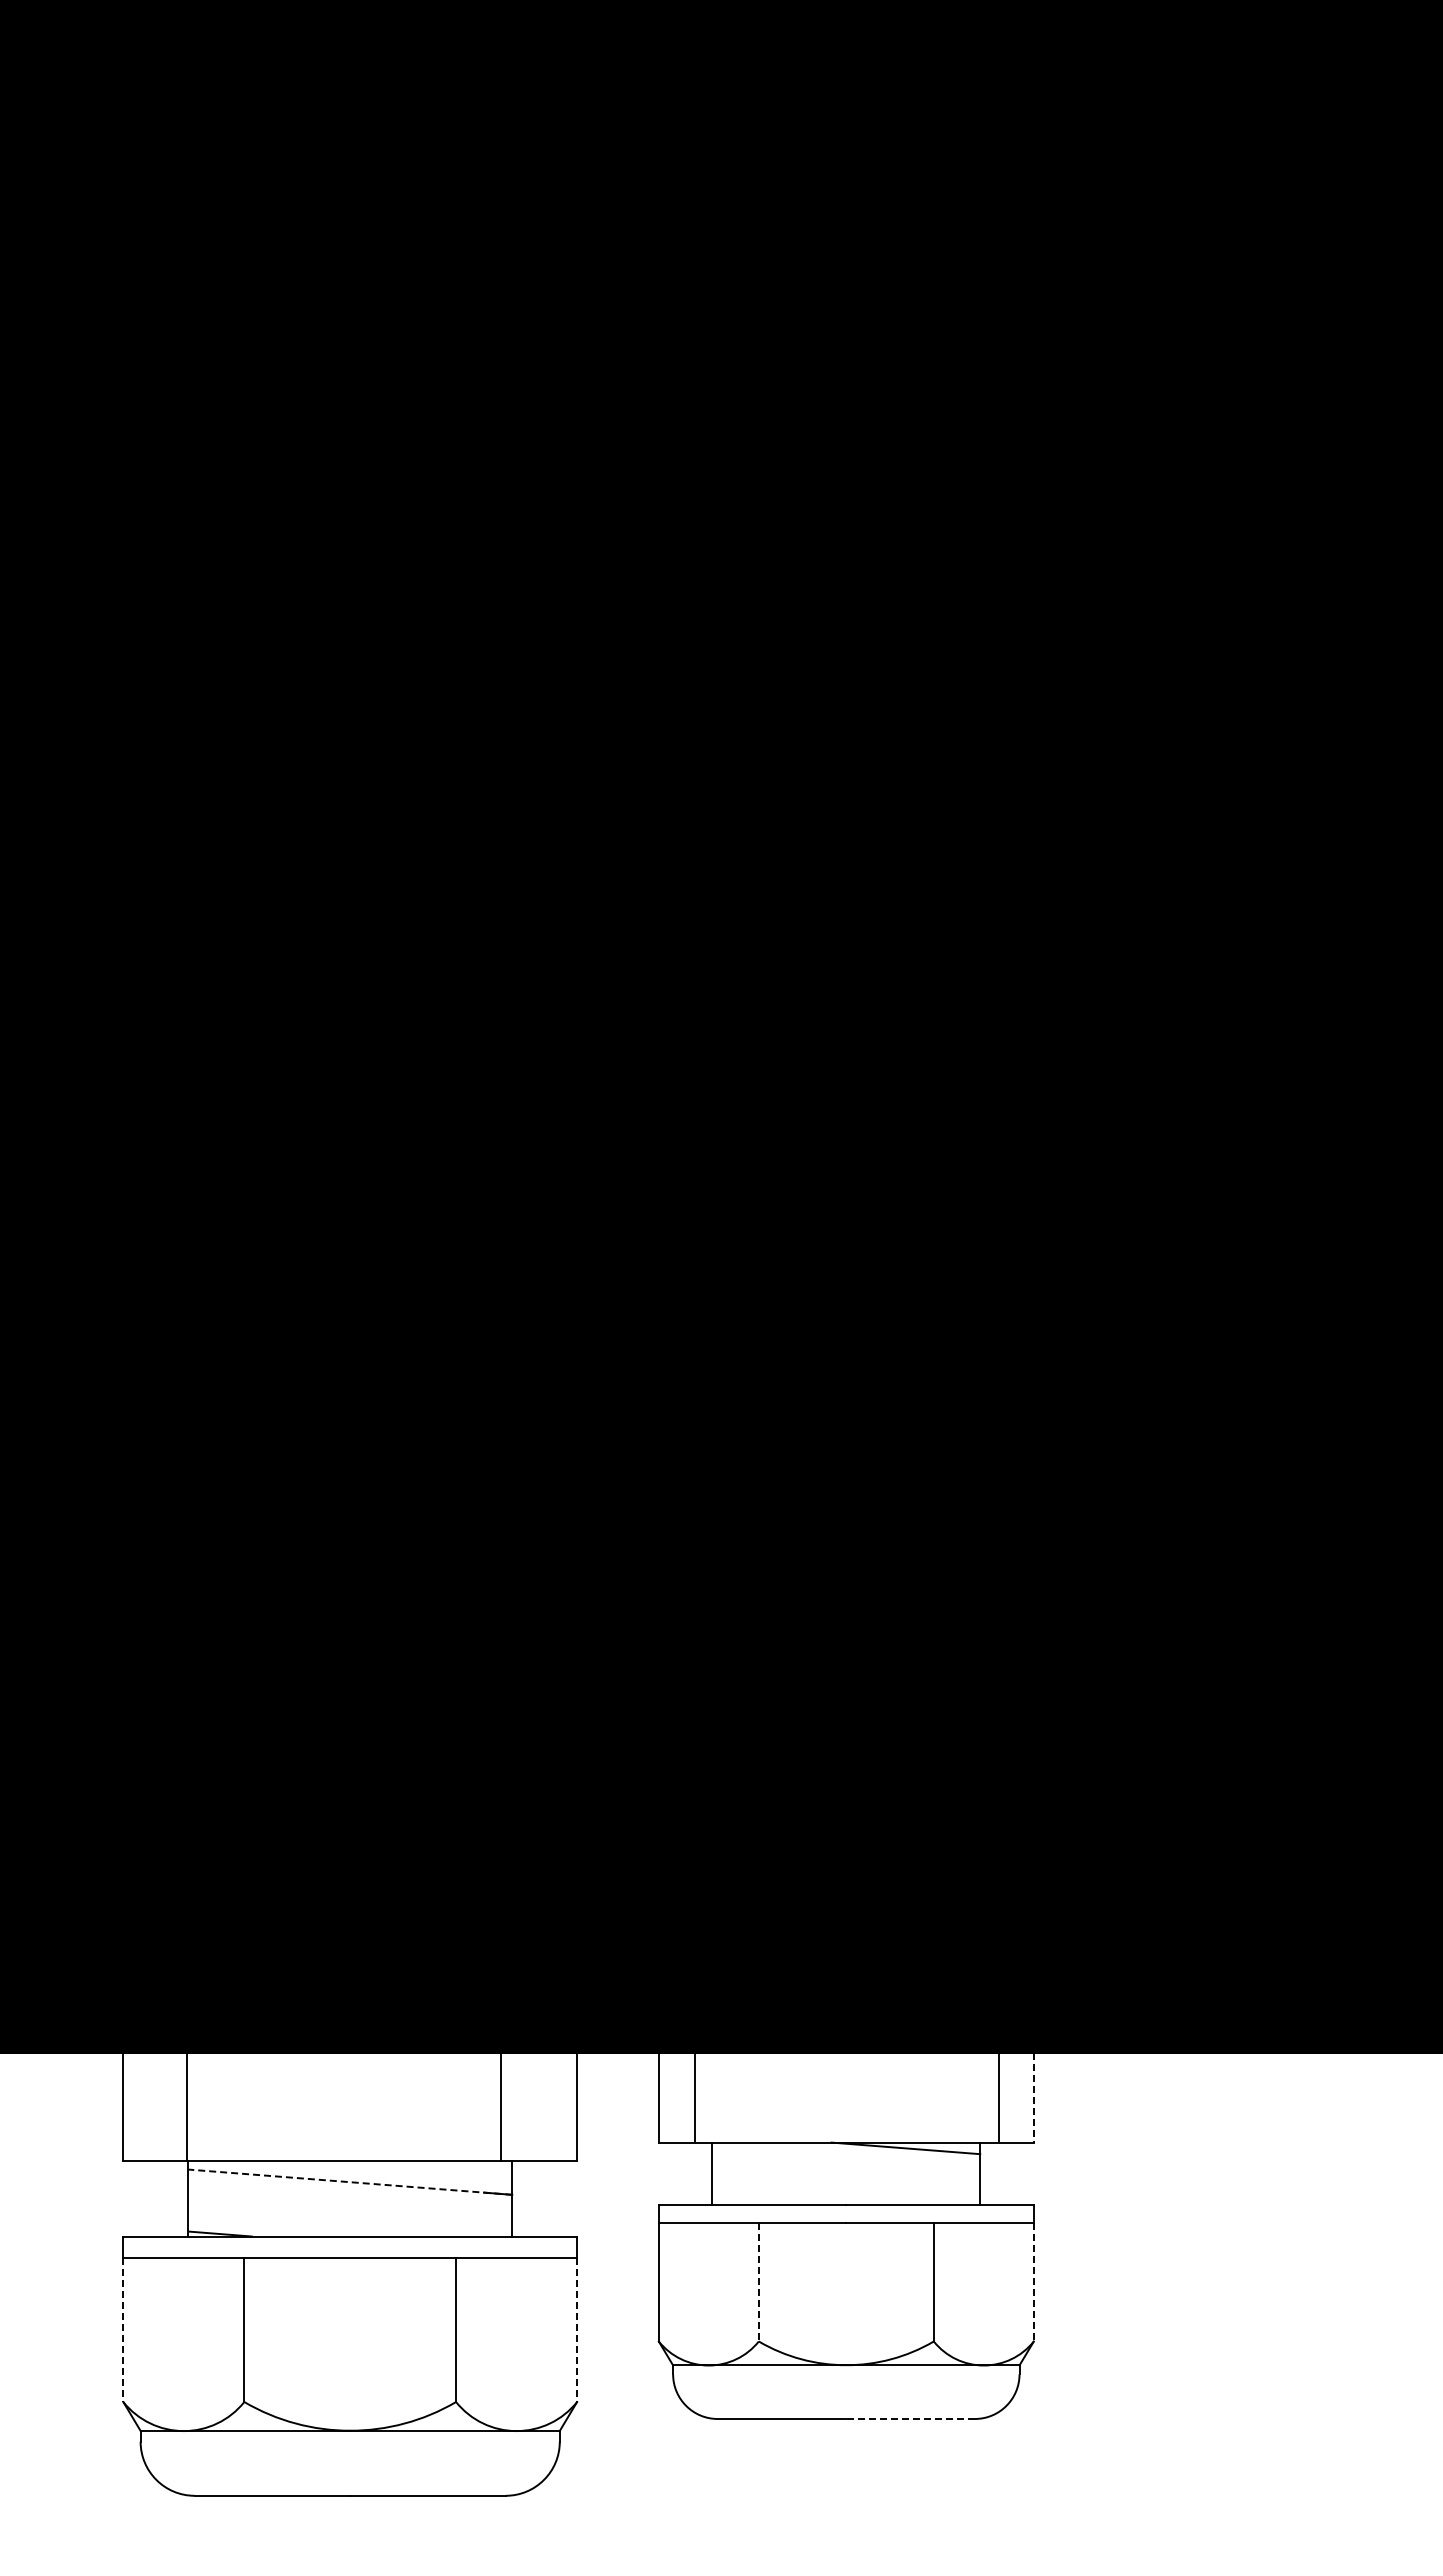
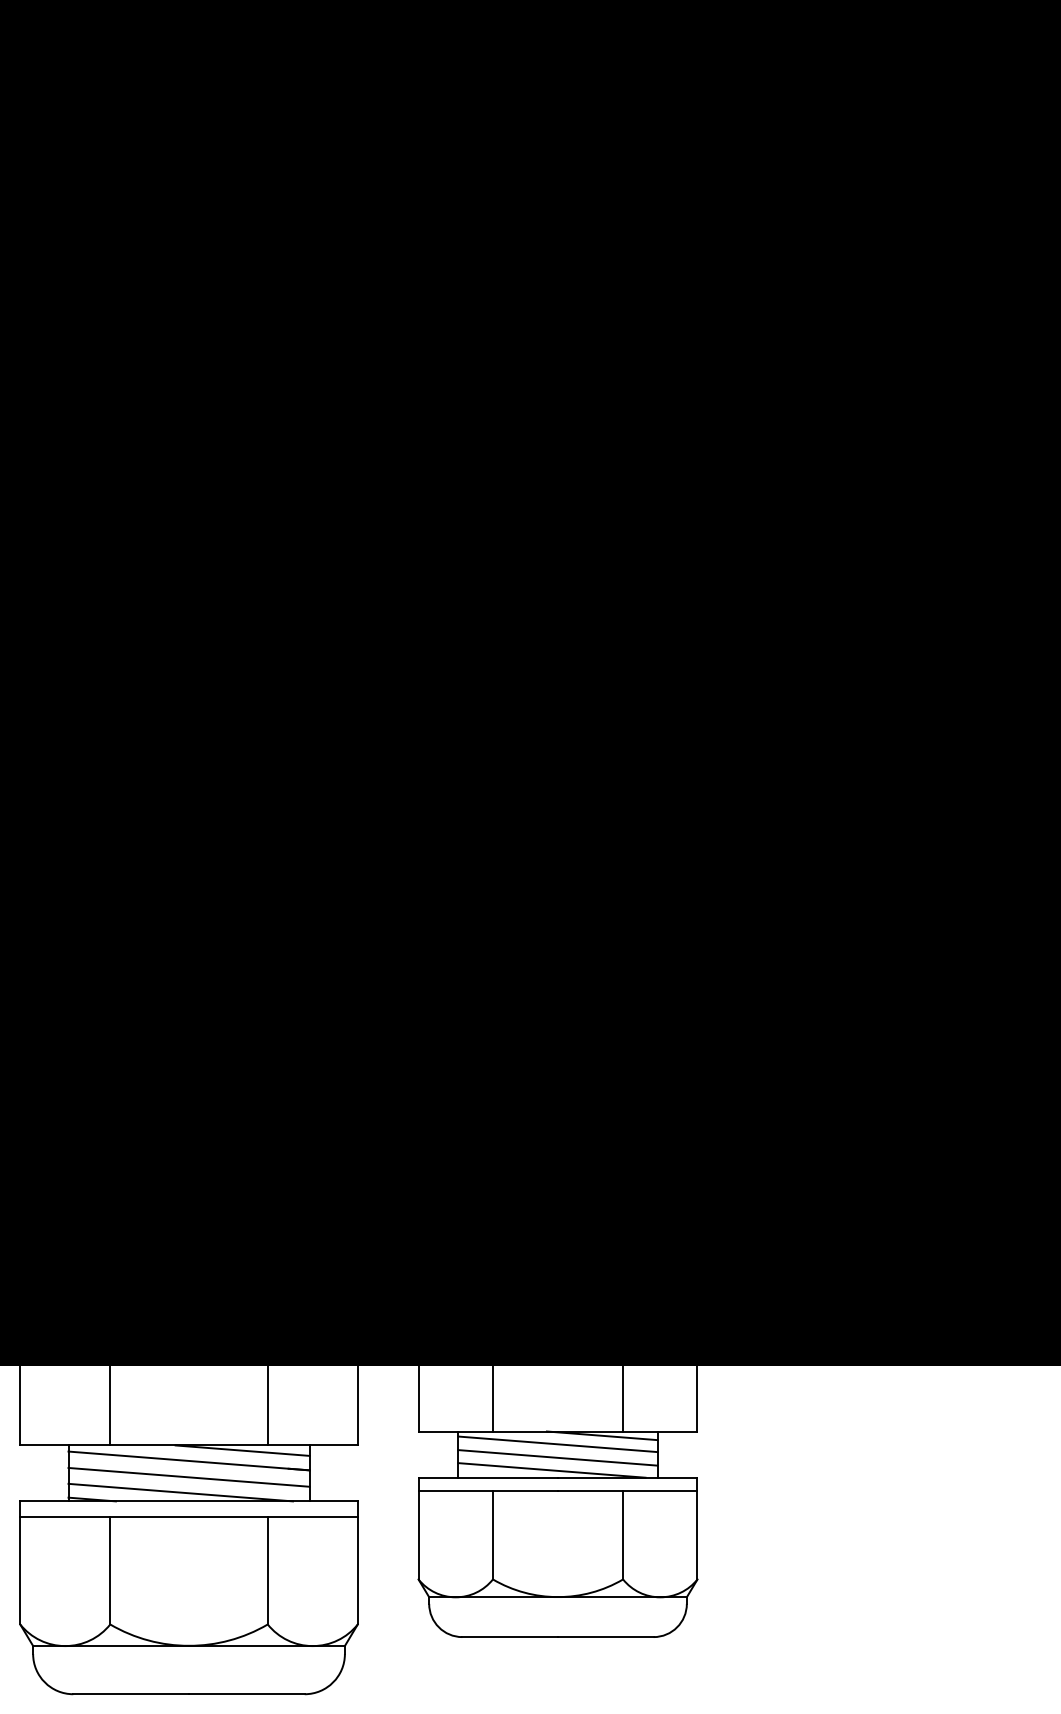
line: (694, 2097) -> (492, 1397), moved
line: (998, 2097) -> (622, 1397), moved
line: (1033, 2097) -> (697, 1397), dashed -> solid
line: (187, 2107) -> (110, 1405), moved
line: (501, 2107) -> (268, 1405), moved
line: (846, 2159) -> (558, 1444), added
line: (422, 2168) -> (242, 1450), added
line: (846, 2177) -> (558, 1457), added
line: (350, 2182) -> (189, 1461), dashed -> solid
line: (838, 2194) -> (552, 1470), added
line: (350, 2203) -> (189, 1476), added
line: (338, 2224) -> (180, 1492), added
line: (758, 2282) -> (492, 1535), dashed -> solid
line: (1033, 2282) -> (697, 1535), dashed -> solid
line: (123, 2330) -> (20, 1571), dashed -> solid
line: (577, 2330) -> (358, 1571), dashed -> solid
line: (910, 2418) -> (605, 1636), dashed -> solid

